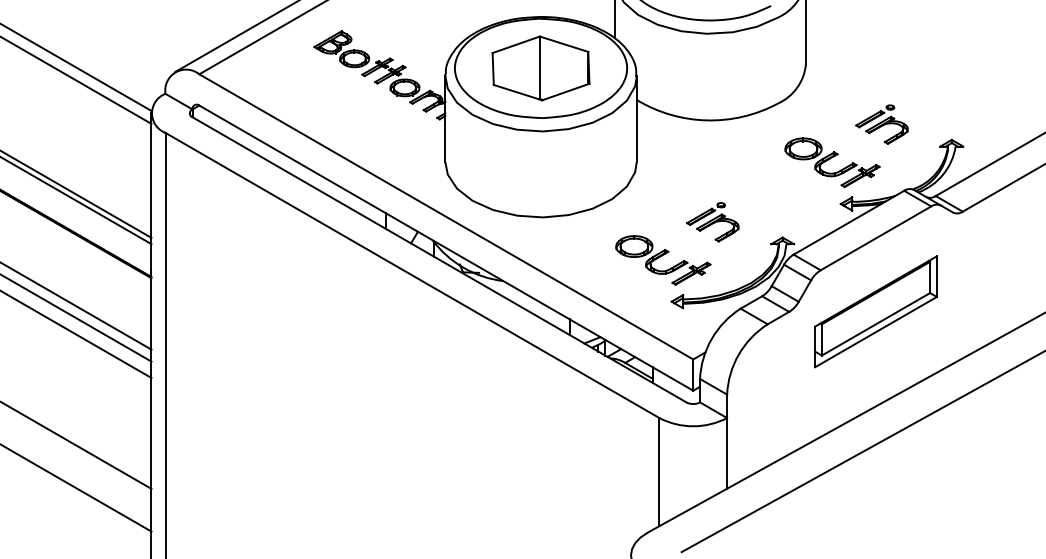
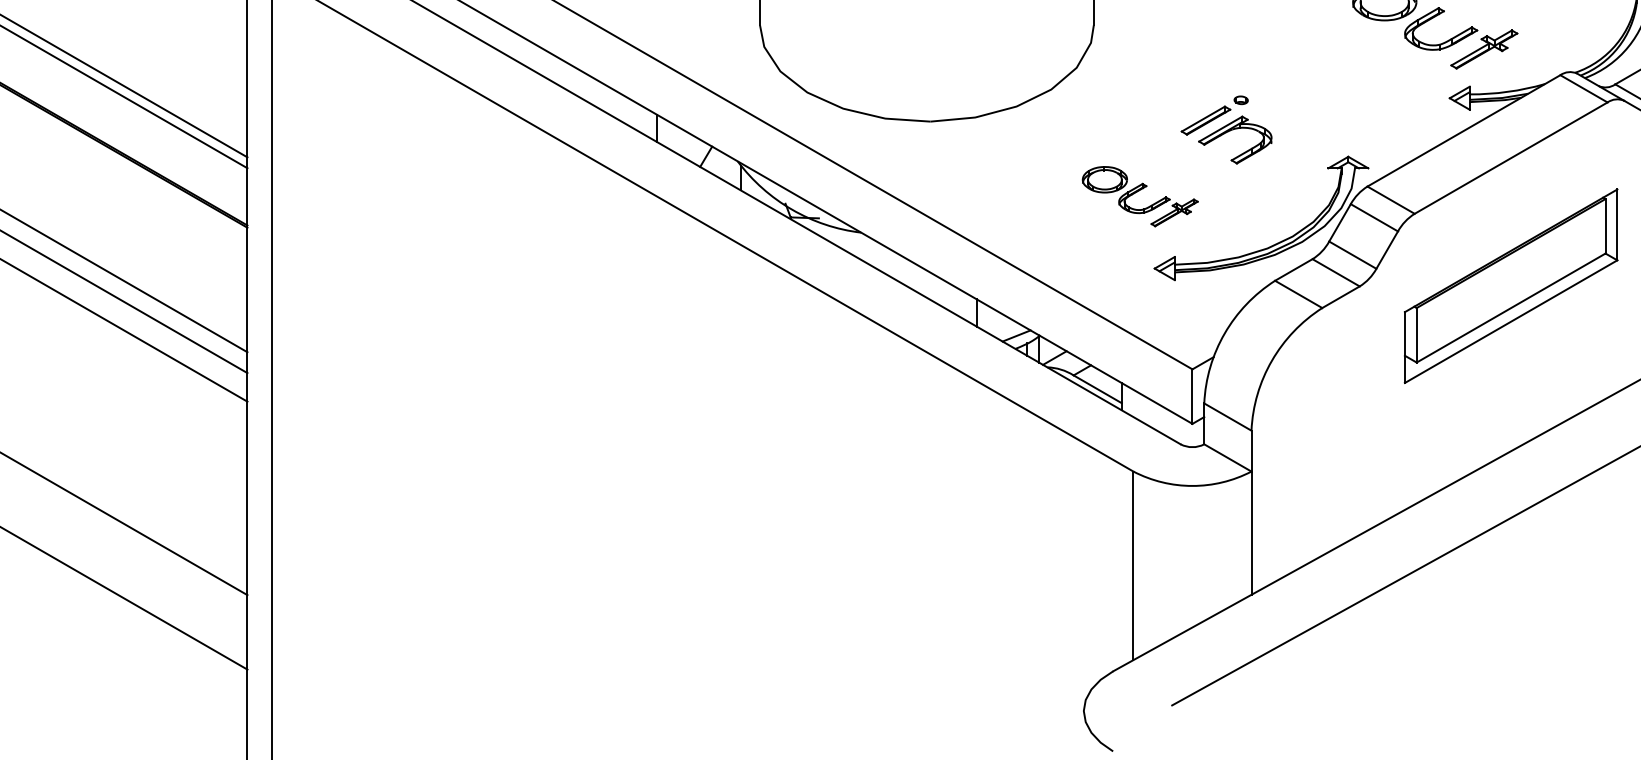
part: (663, 260) -> (1140, 196), size x0.7

